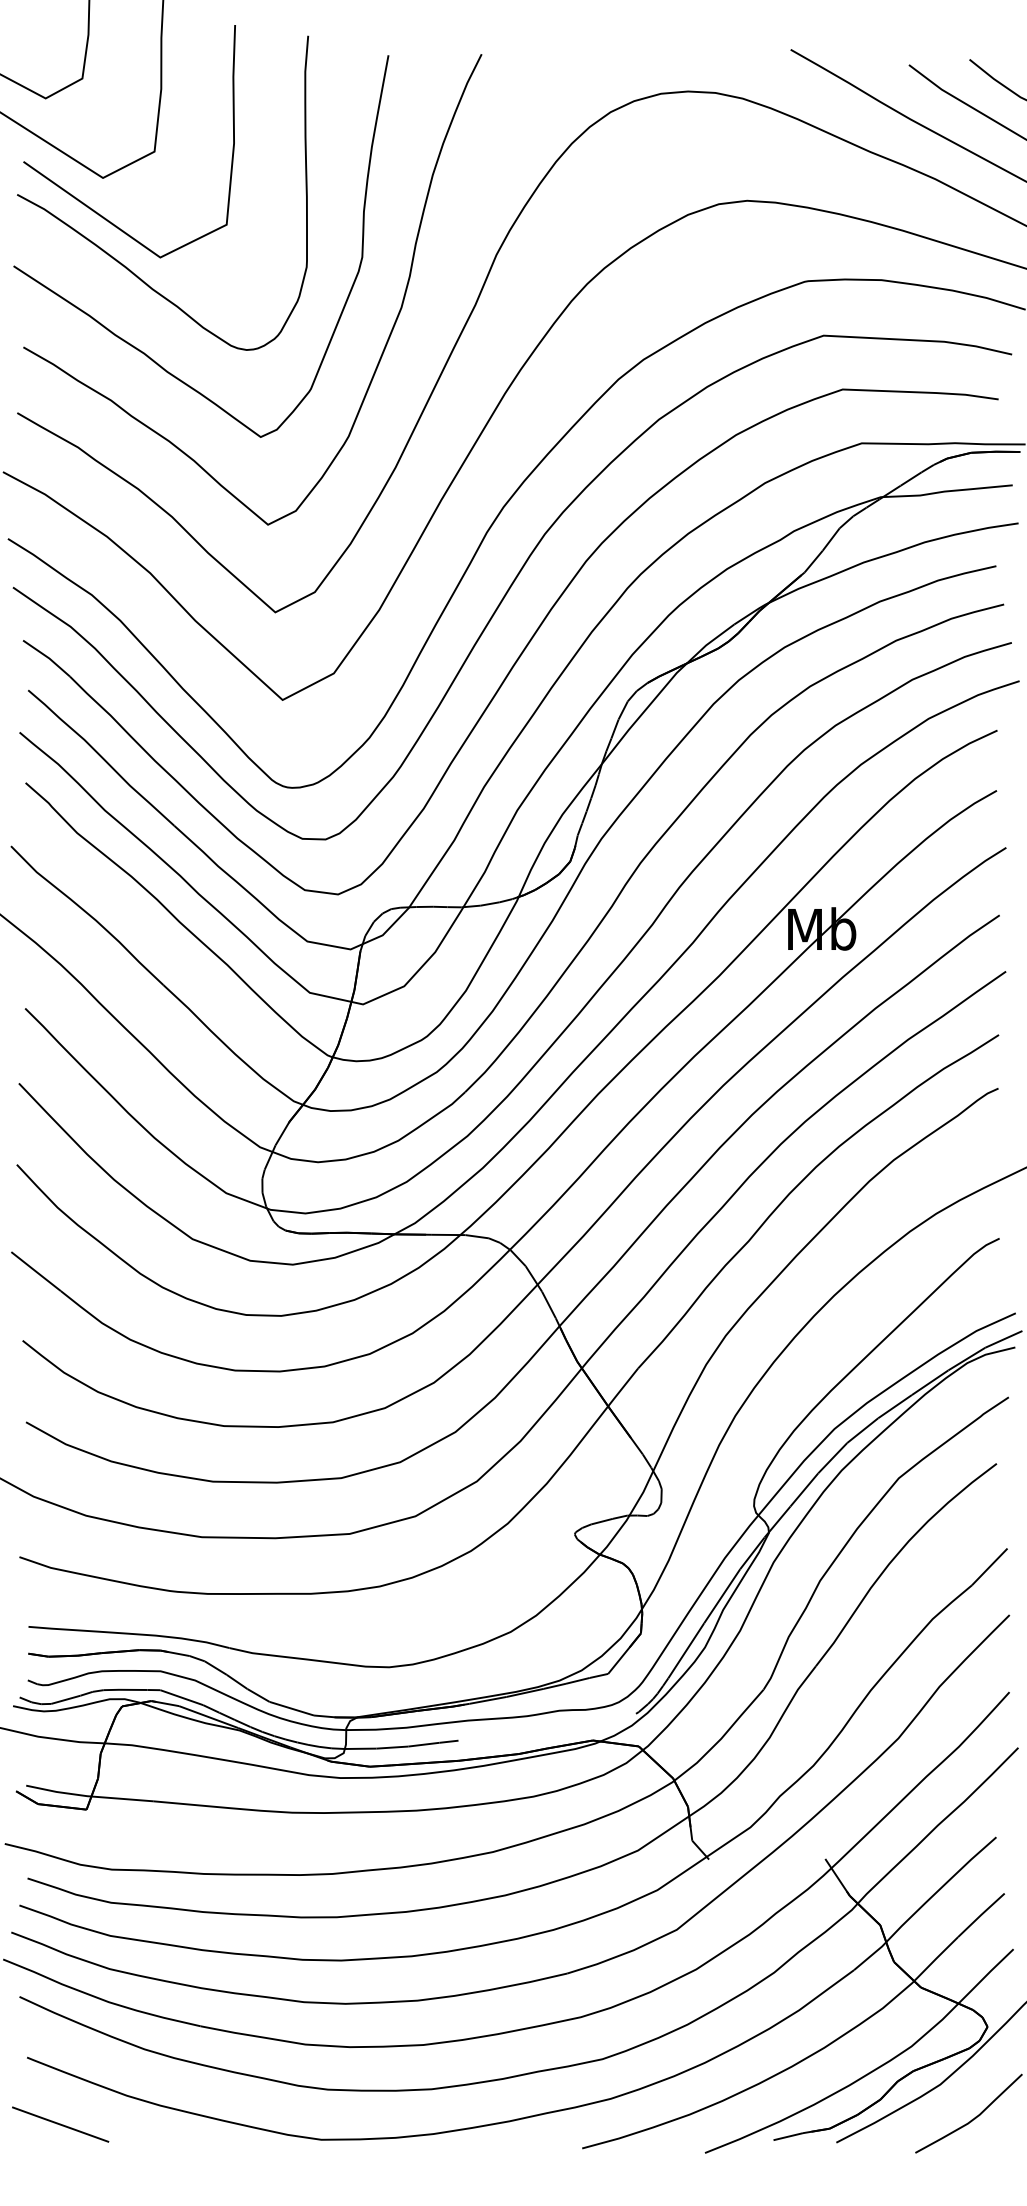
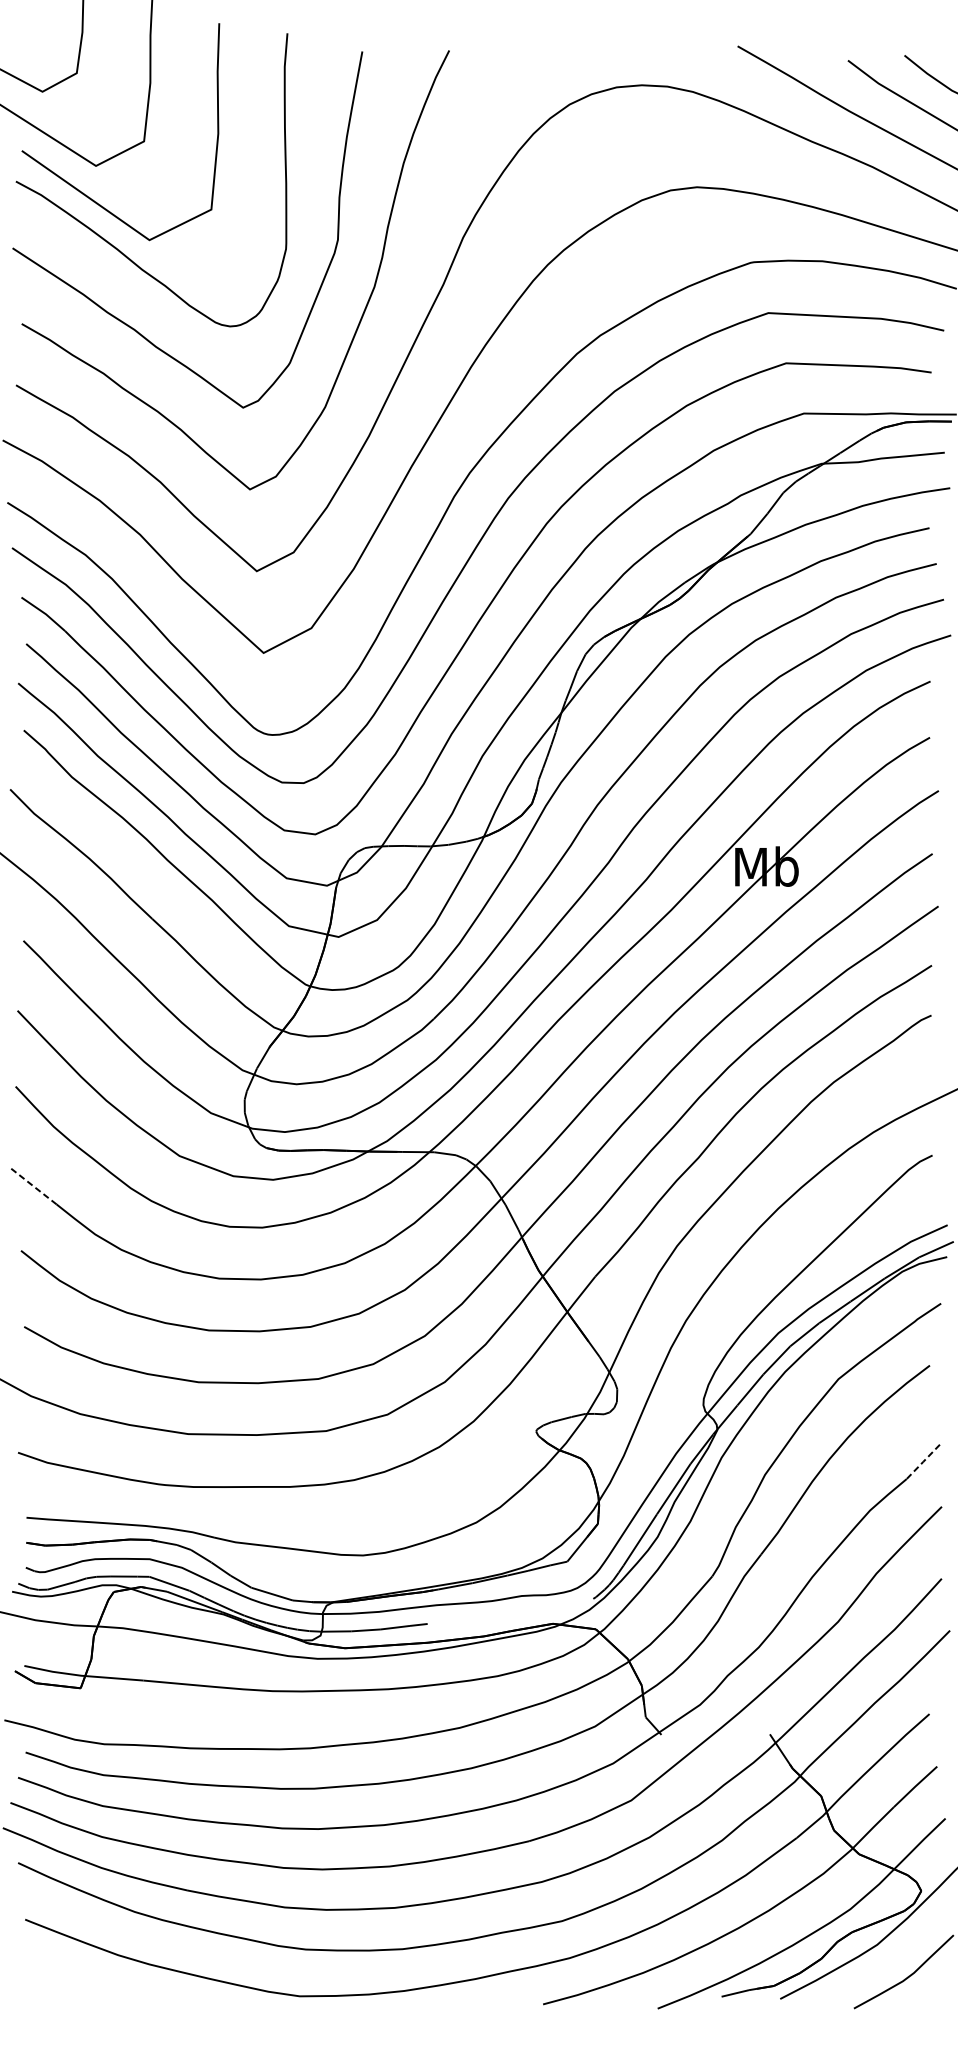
line: (36, 1271) -> (33, 1186), solid -> dashed
line: (989, 1566) -> (923, 1461), solid -> dashed
line: (60, 2124) -> (56, 1982), removed

